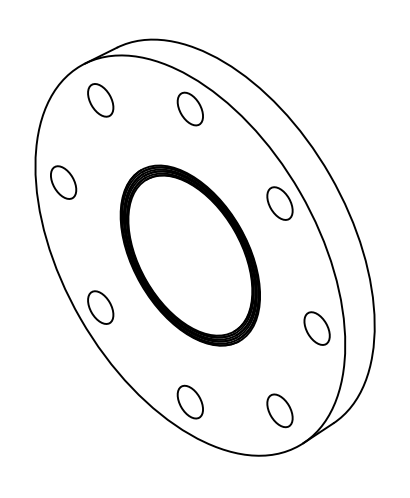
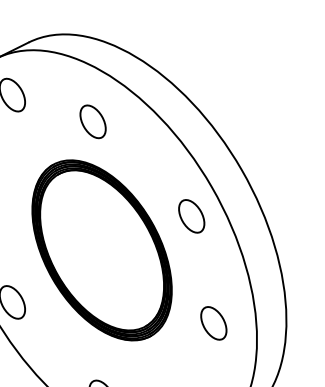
part: (189, 108) -> (92, 121), moved
part: (279, 203) -> (191, 216), moved
part: (316, 328) -> (213, 323), moved

